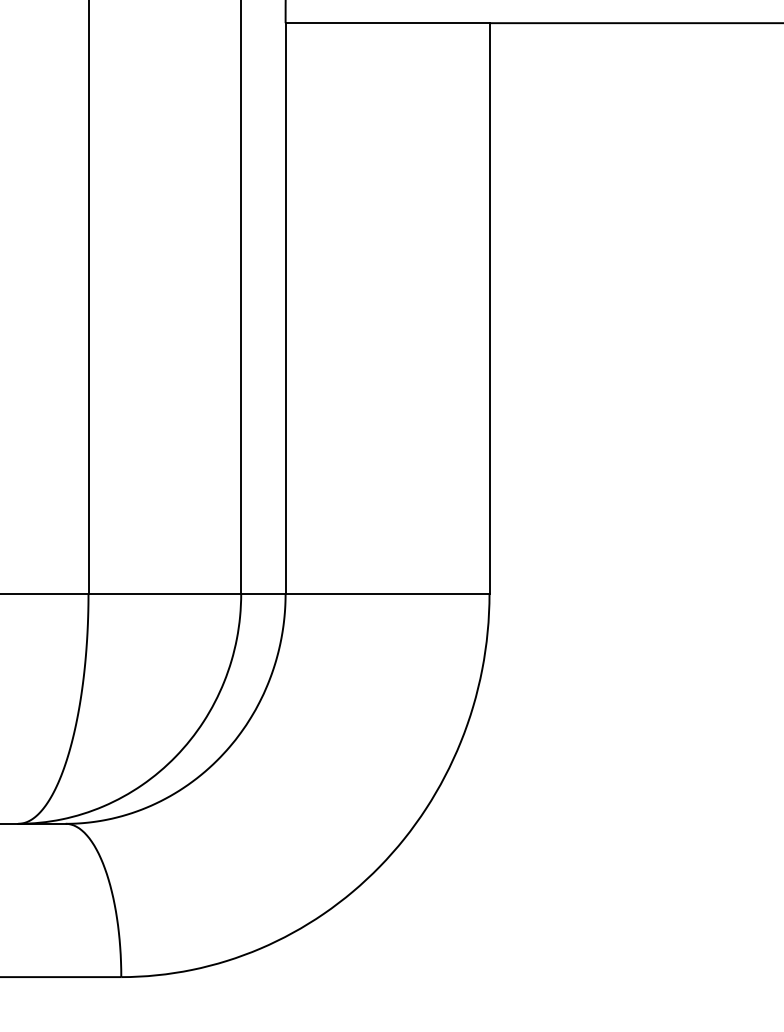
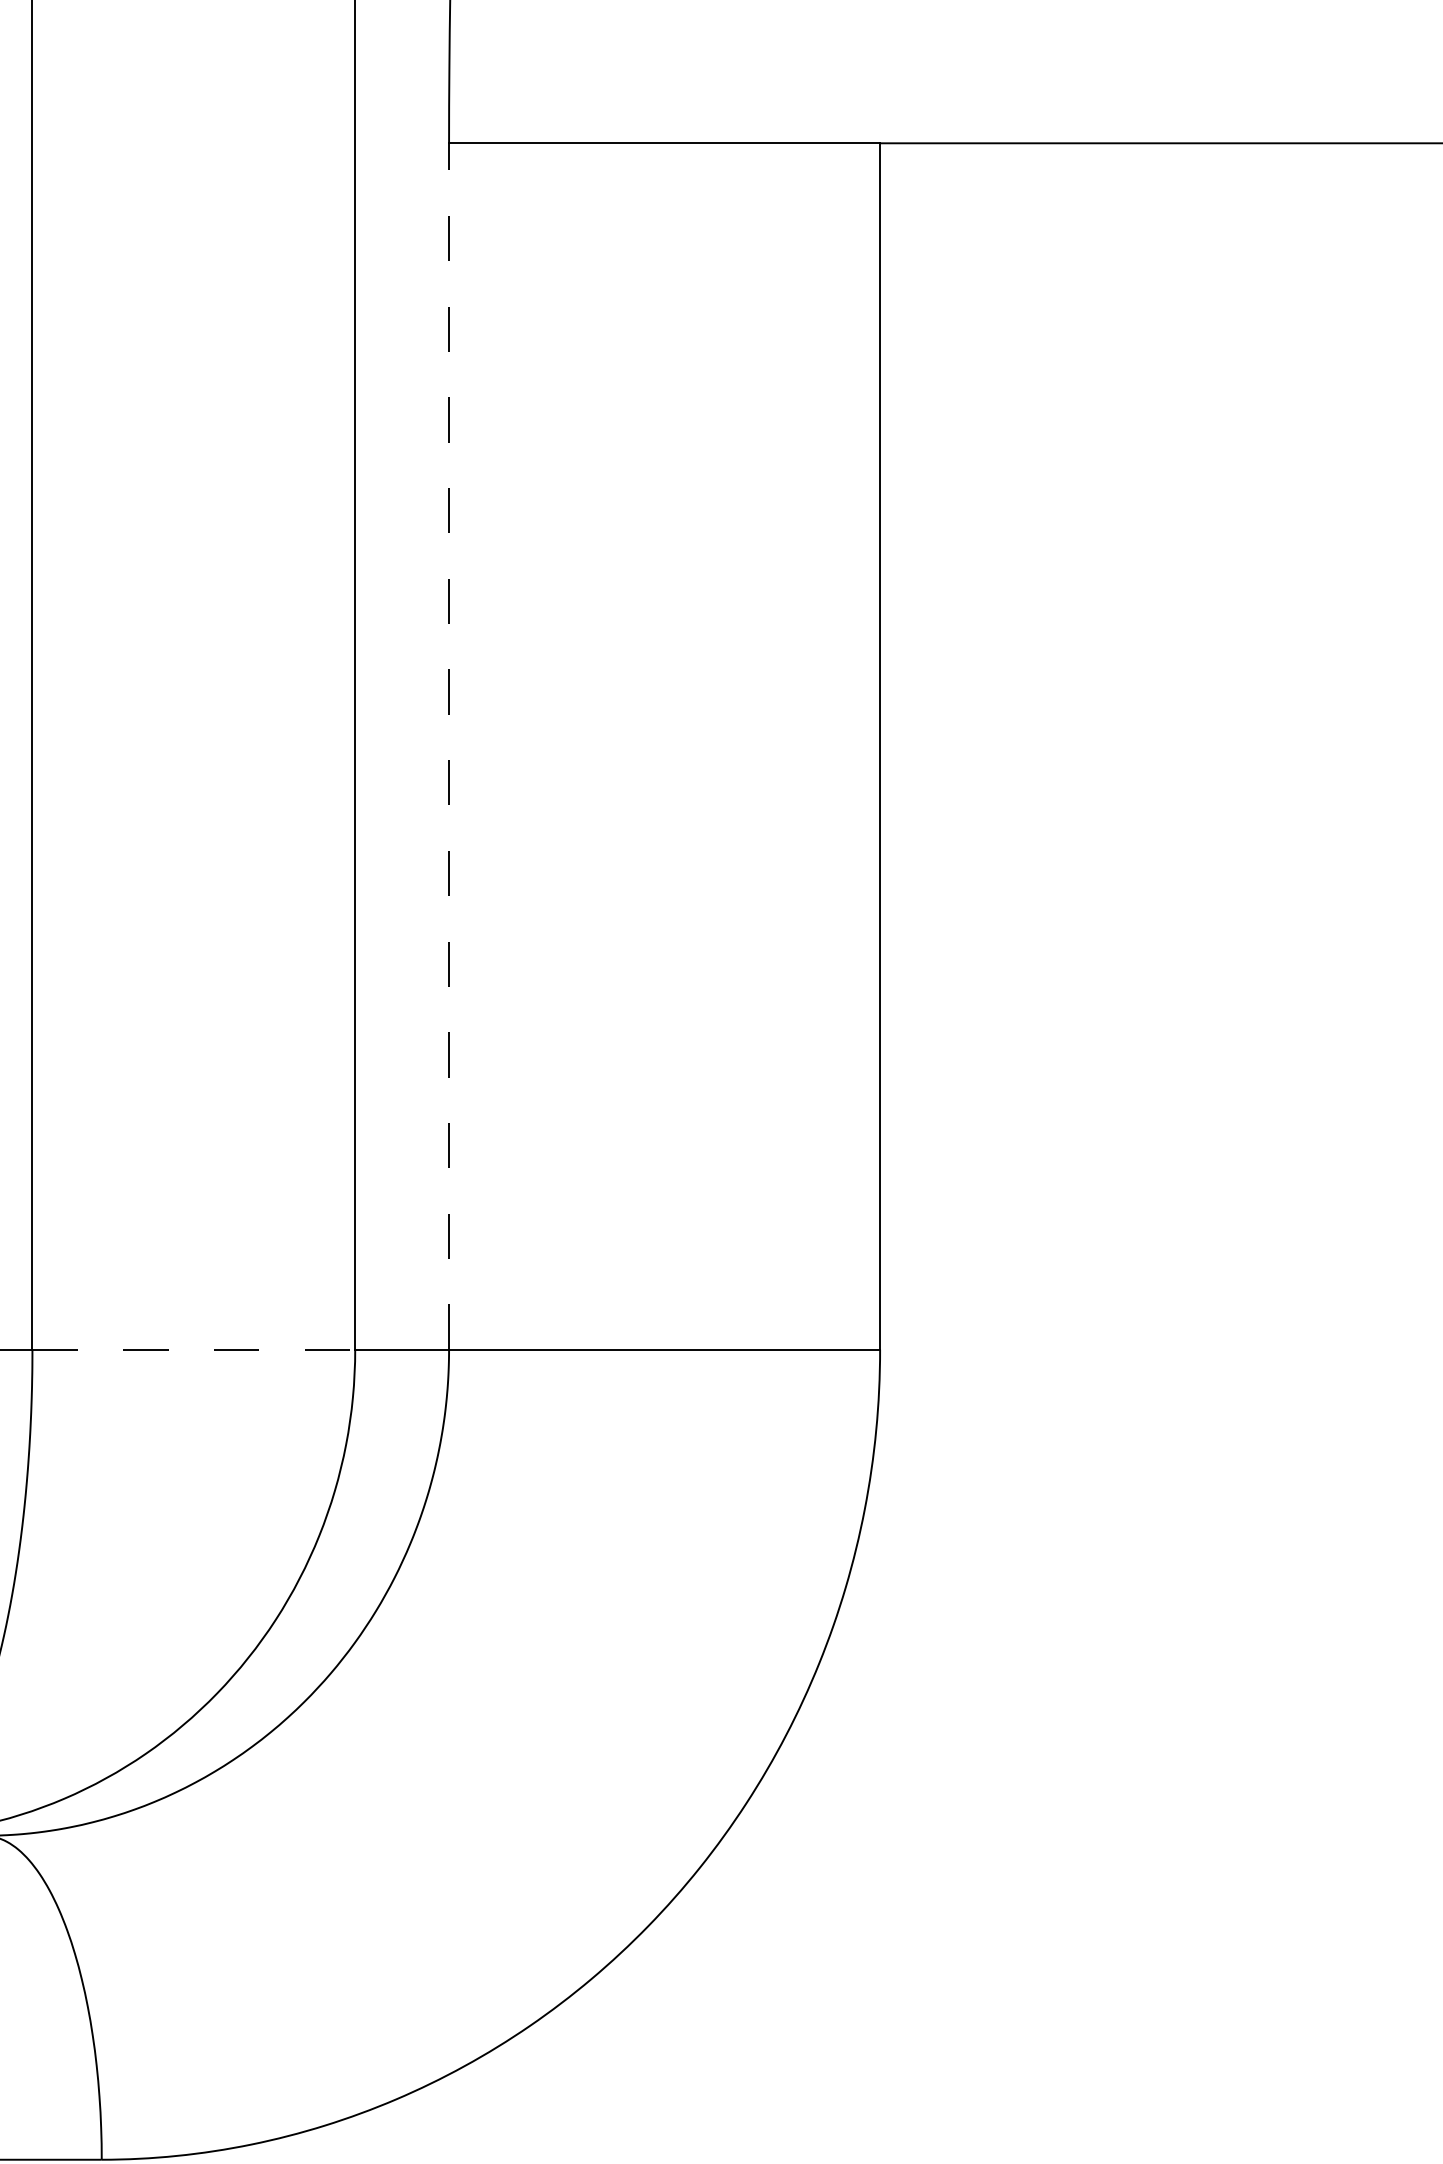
line: (285, 308) -> (448, 746), solid -> dashed
line: (165, 593) -> (195, 1348), solid -> dashed

